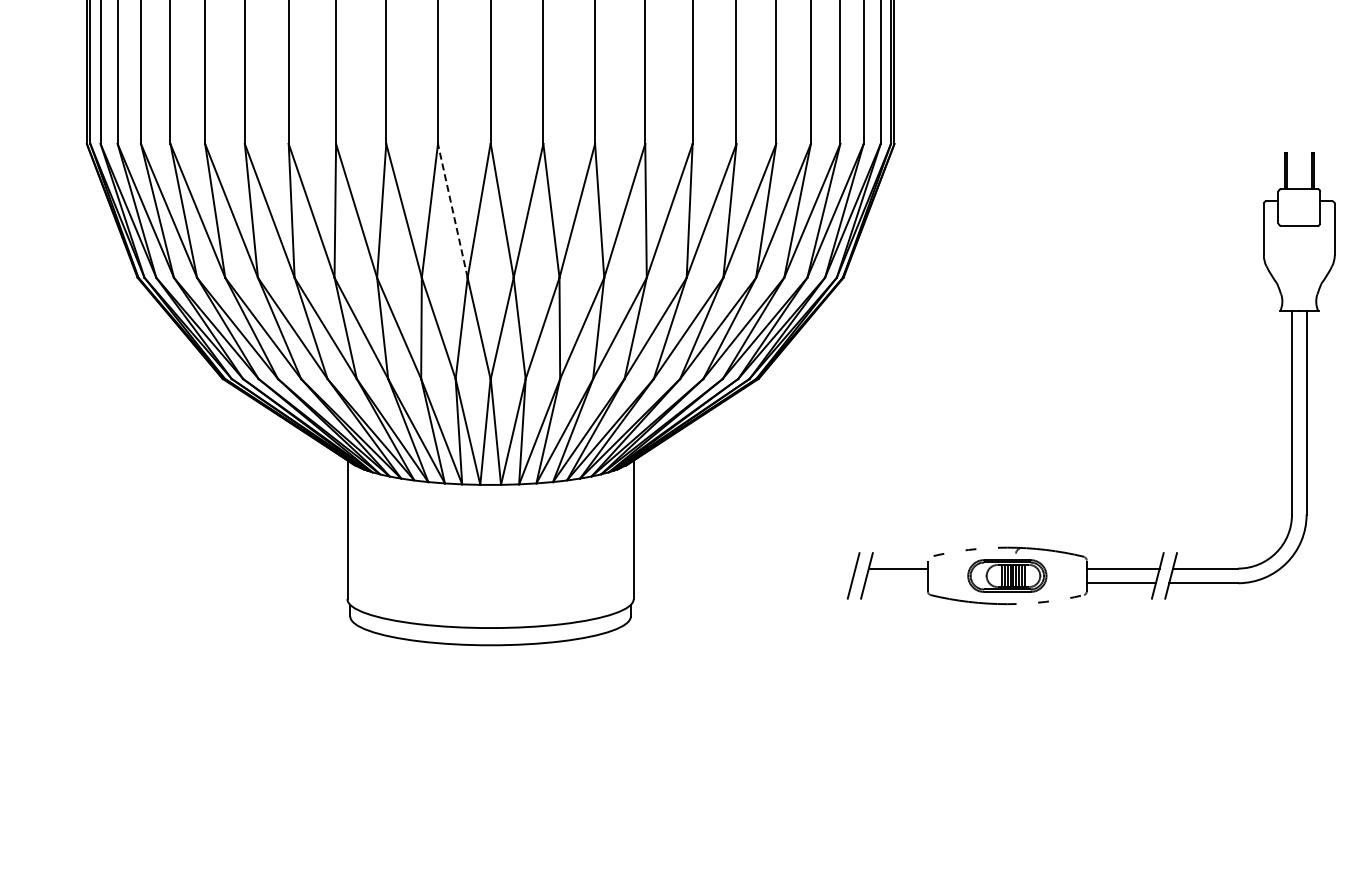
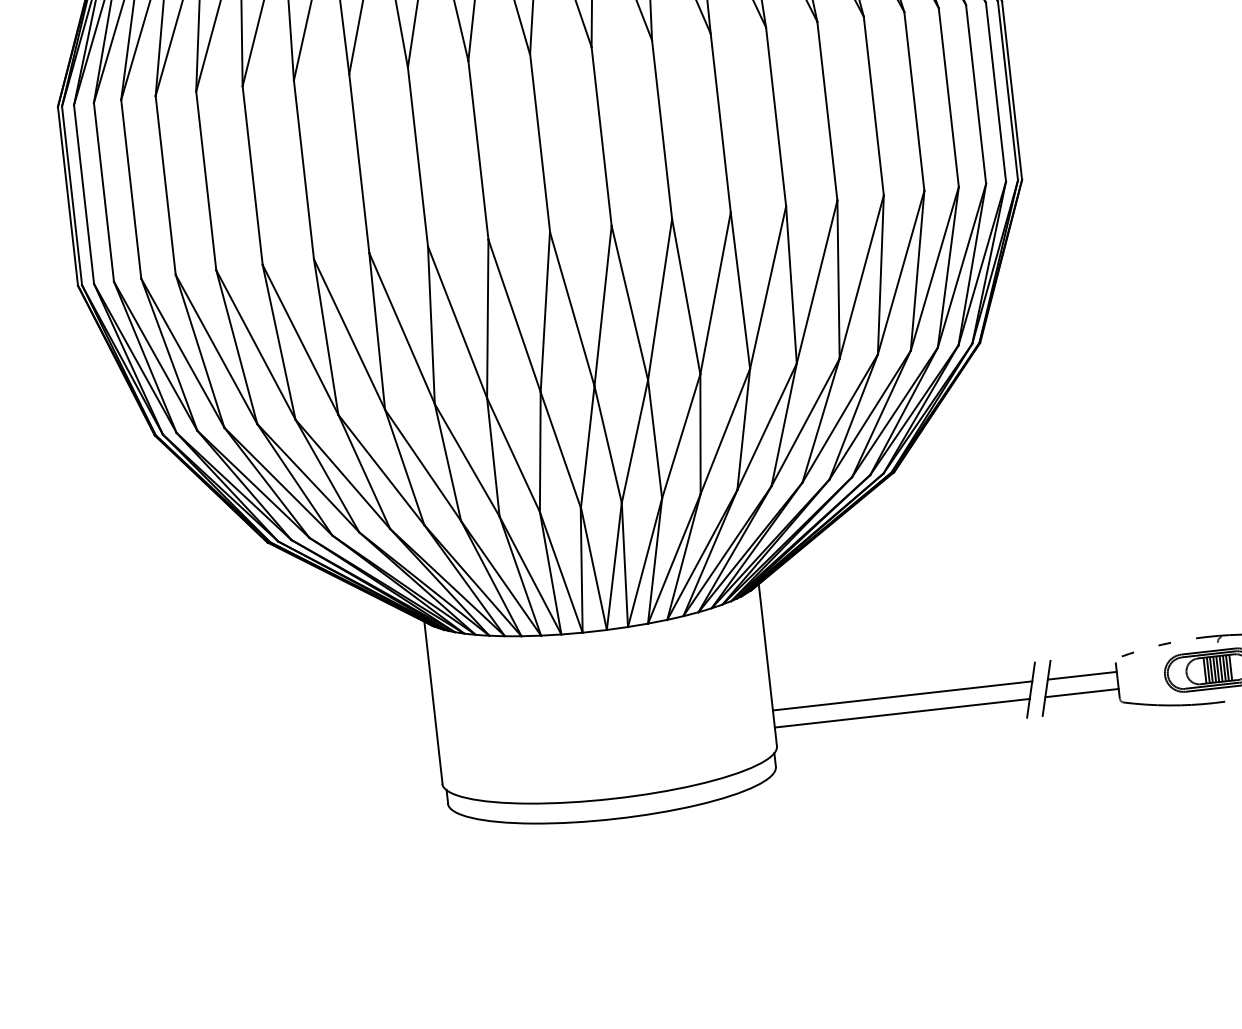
line: (452, 210) -> (514, 315), dashed -> solid
line: (744, 568) -> (902, 695), added
line: (742, 583) -> (902, 713), added
line: (896, 583) -> (1082, 693), added

